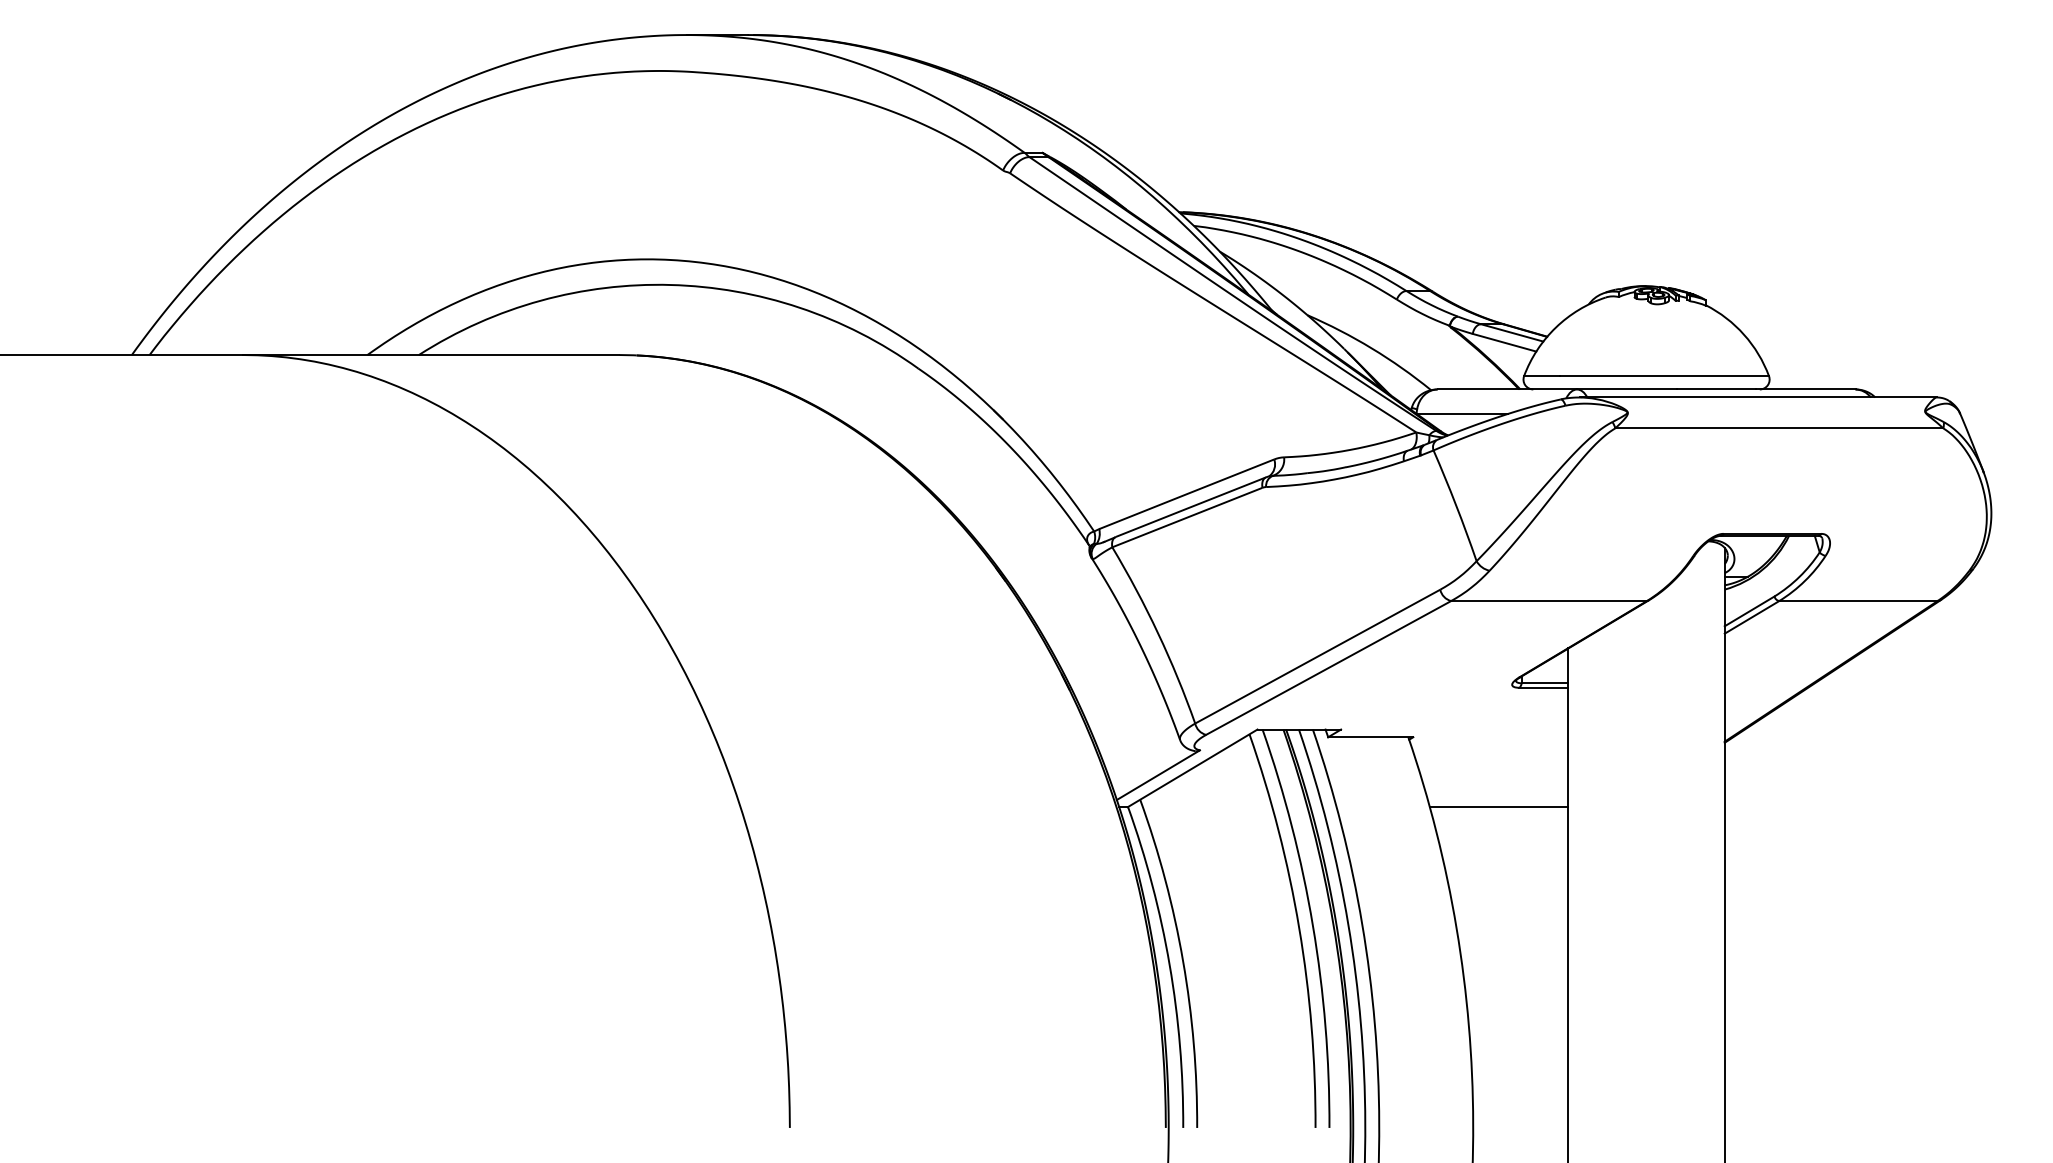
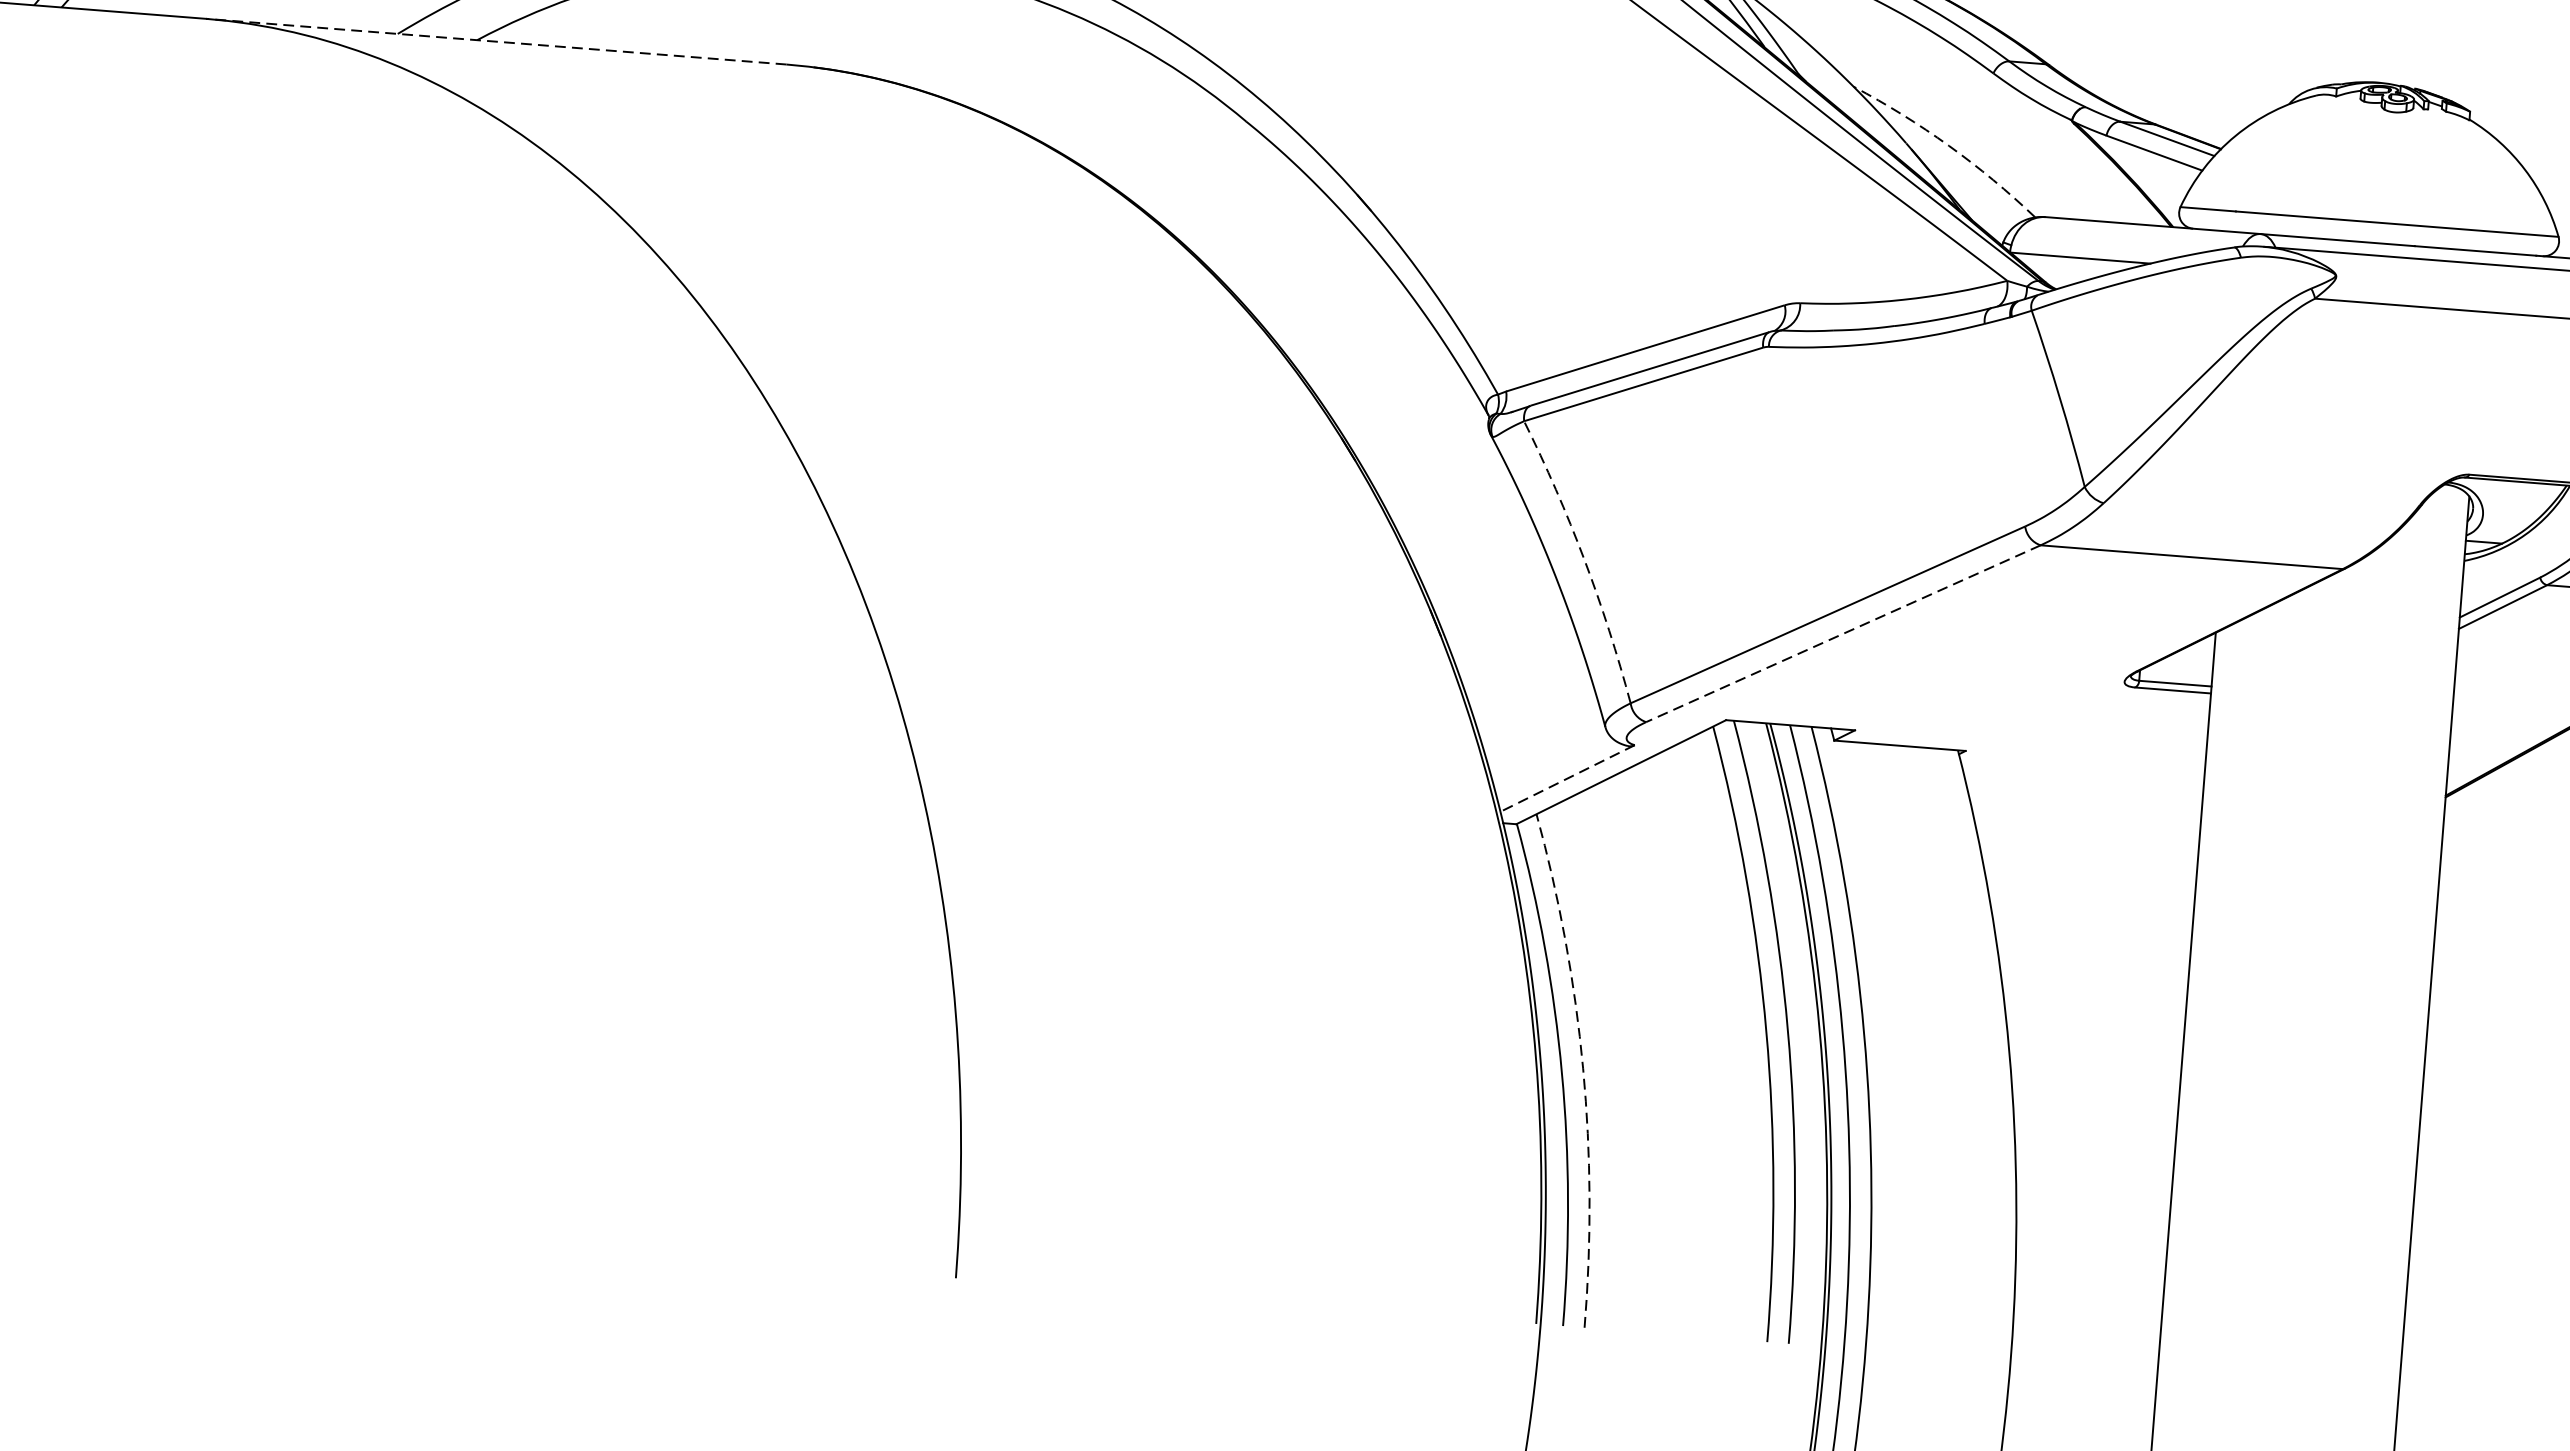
arc: (1371, 348) -> (1948, 145), solid -> dashed
line: (431, 355) -> (496, 42), solid -> dashed
arc: (1158, 633) -> (1584, 559), solid -> dashed
line: (1328, 667) -> (1843, 632), solid -> dashed
line: (1158, 775) -> (1567, 779), solid -> dashed
line: (1499, 807) -> (2090, 869), removed
arc: (1183, 961) -> (1583, 1069), solid -> dashed

